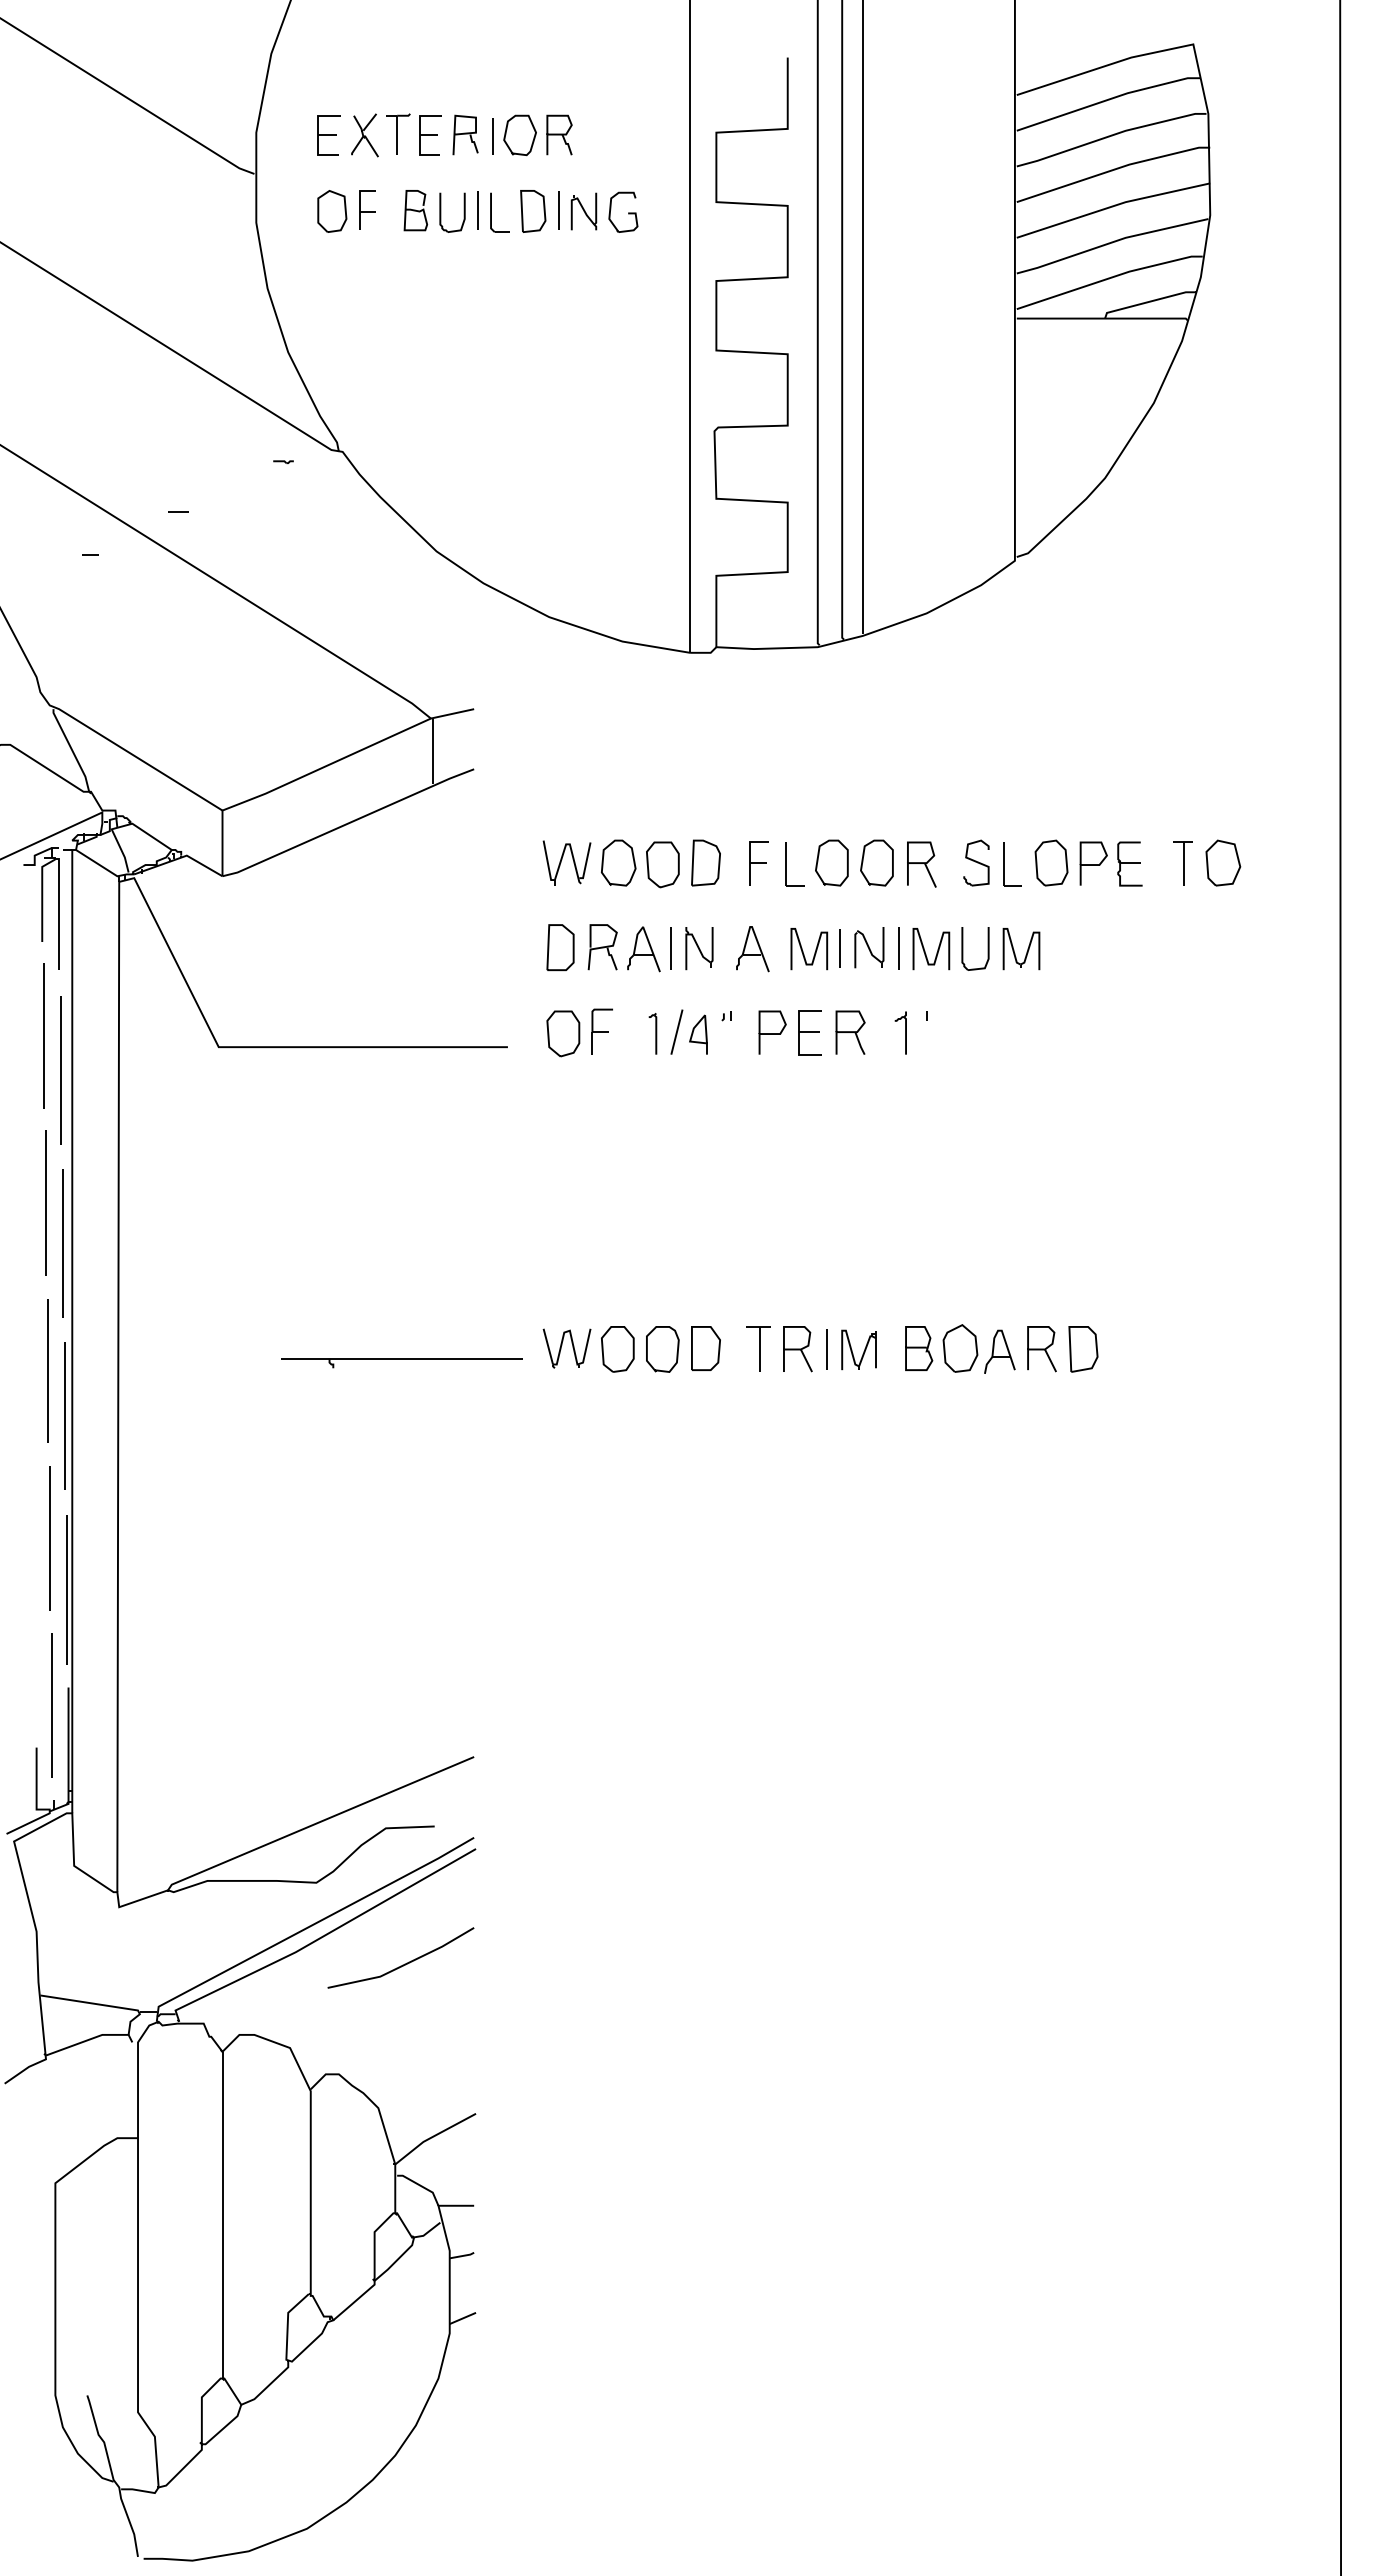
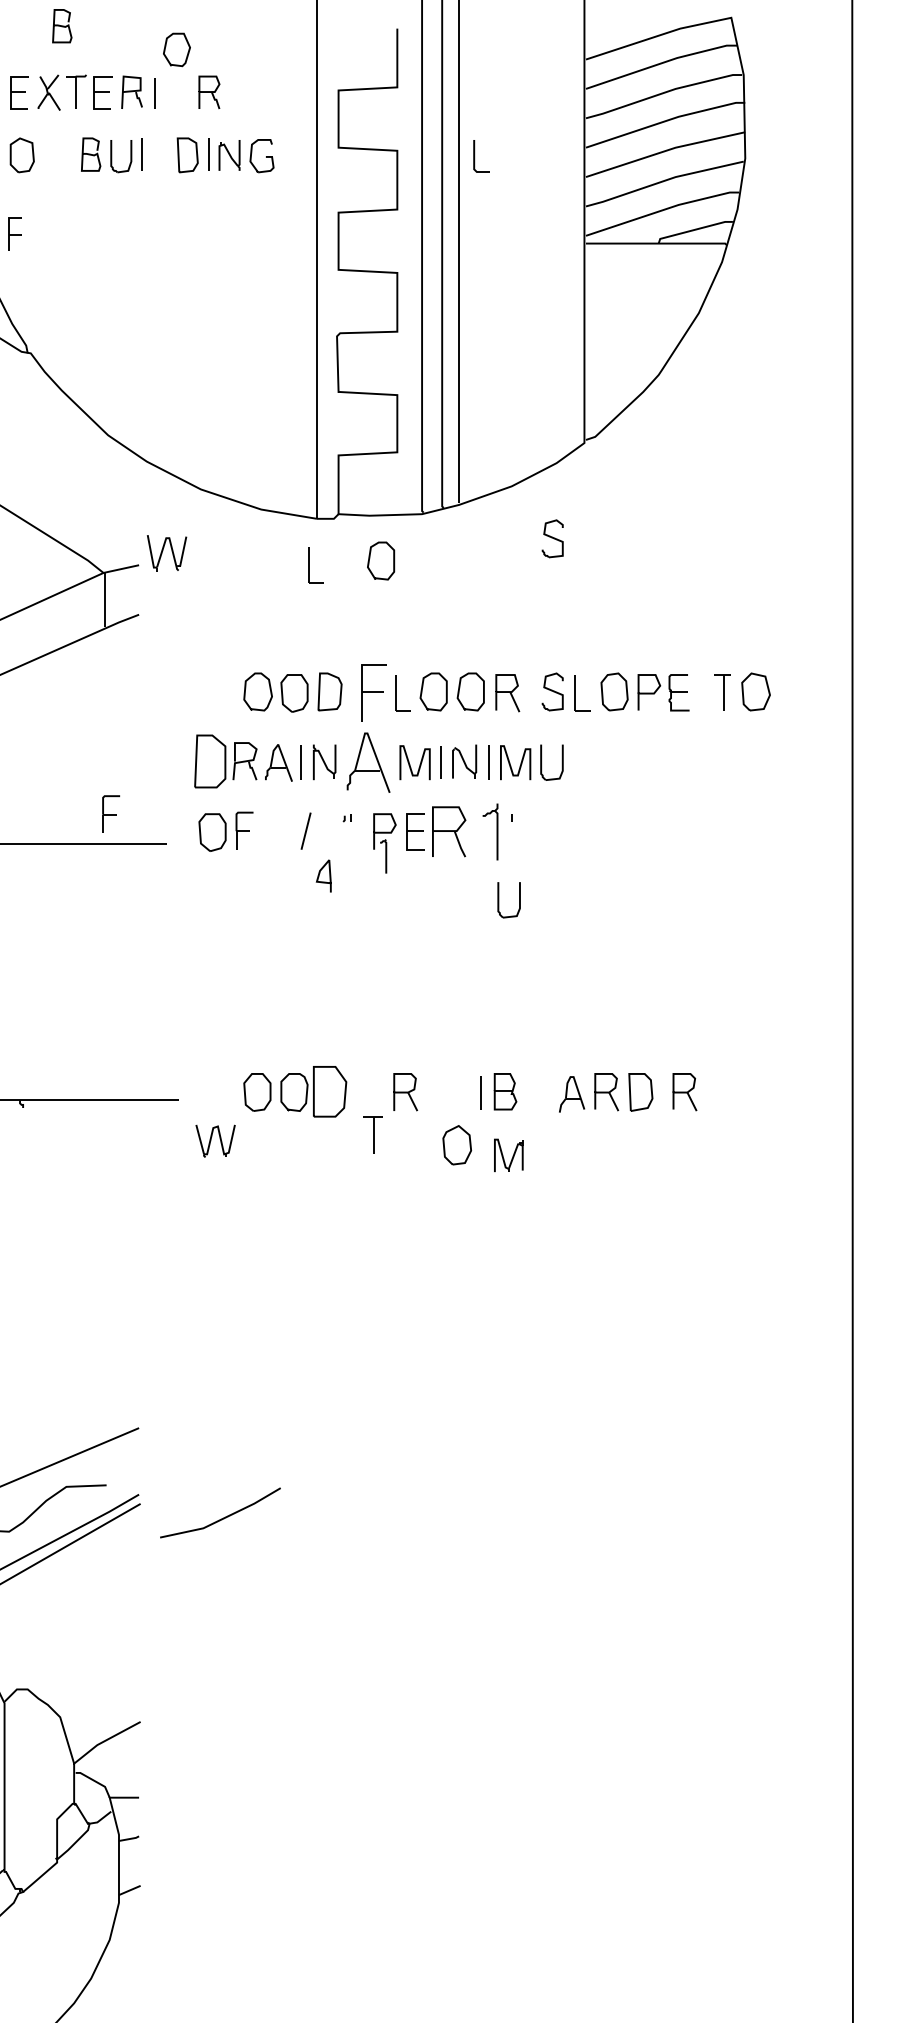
curve: (380, 54) -> (61, 26), added
curve: (506, 134) -> (165, 49), moved
part: (367, 209) -> (15, 233), moved
part: (491, 212) -> (474, 156), moved
part: (976, 676) -> (552, 538), added
curve: (754, 703) -> (369, 560), added
part: (680, 709) -> (309, 565), added
part: (566, 862) -> (166, 553), moved
part: (758, 863) -> (373, 692), size x1.6
part: (560, 947) -> (210, 761), size x1.4
part: (752, 949) -> (368, 763), size x1.6
part: (1021, 949) -> (589, 763), removed
part: (439, 1011) -> (110, 814), added
part: (850, 1032) -> (449, 831), size x1.4
part: (900, 1032) -> (490, 831), size x1.6
part: (652, 1033) -> (383, 856), moved
curve: (693, 1033) -> (319, 875), moved
part: (911, 1115) -> (499, 899), added
part: (566, 1348) -> (215, 1141), moved
part: (705, 1348) -> (329, 1091), size x1.4
part: (758, 1348) -> (373, 1134), moved
part: (960, 1348) -> (457, 1145), moved
line: (826, 1349) -> (480, 1092), moved
part: (858, 1349) -> (508, 1155), moved
part: (1136, 1349) -> (684, 1092), added
line: (404, 1963) -> (223, 1517), moved

